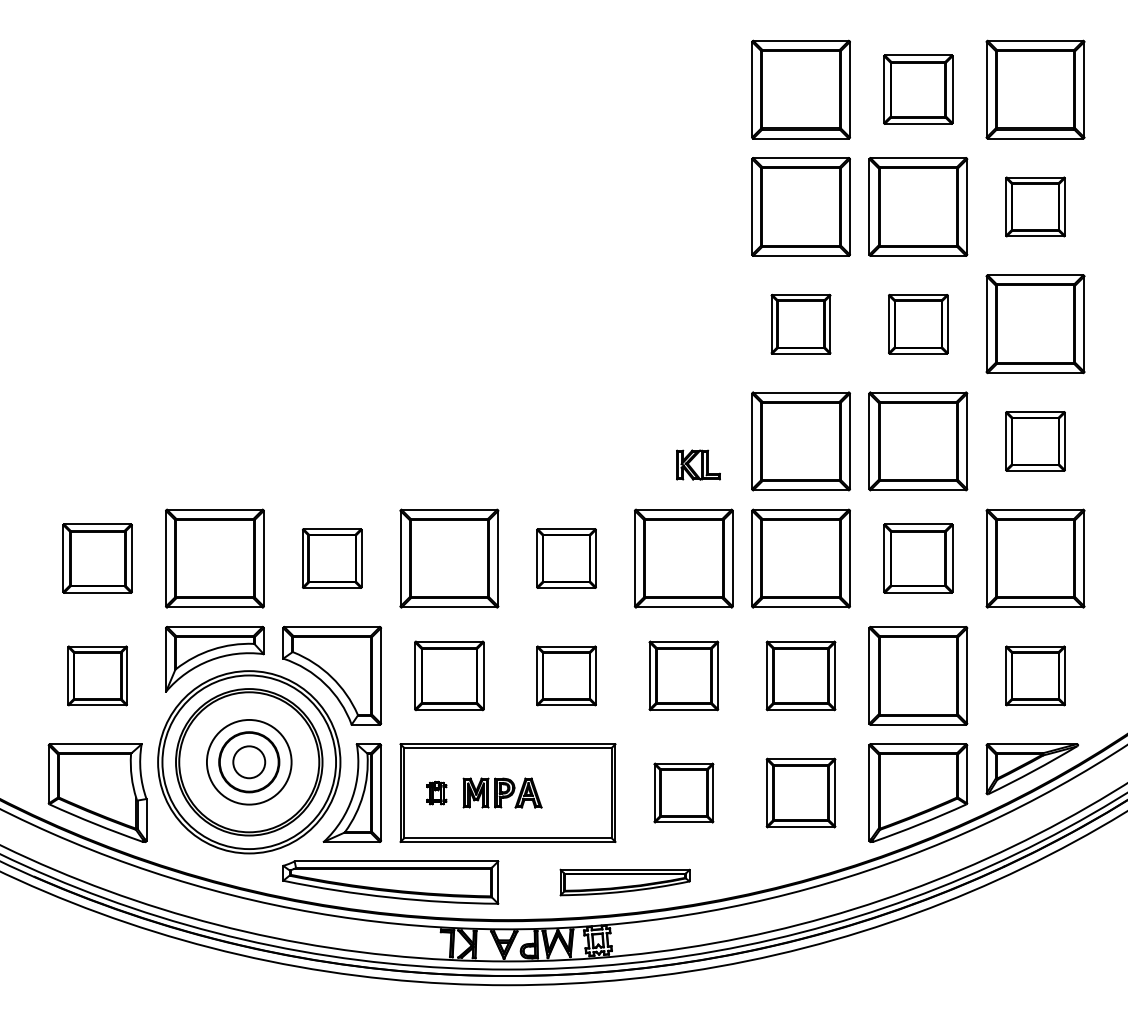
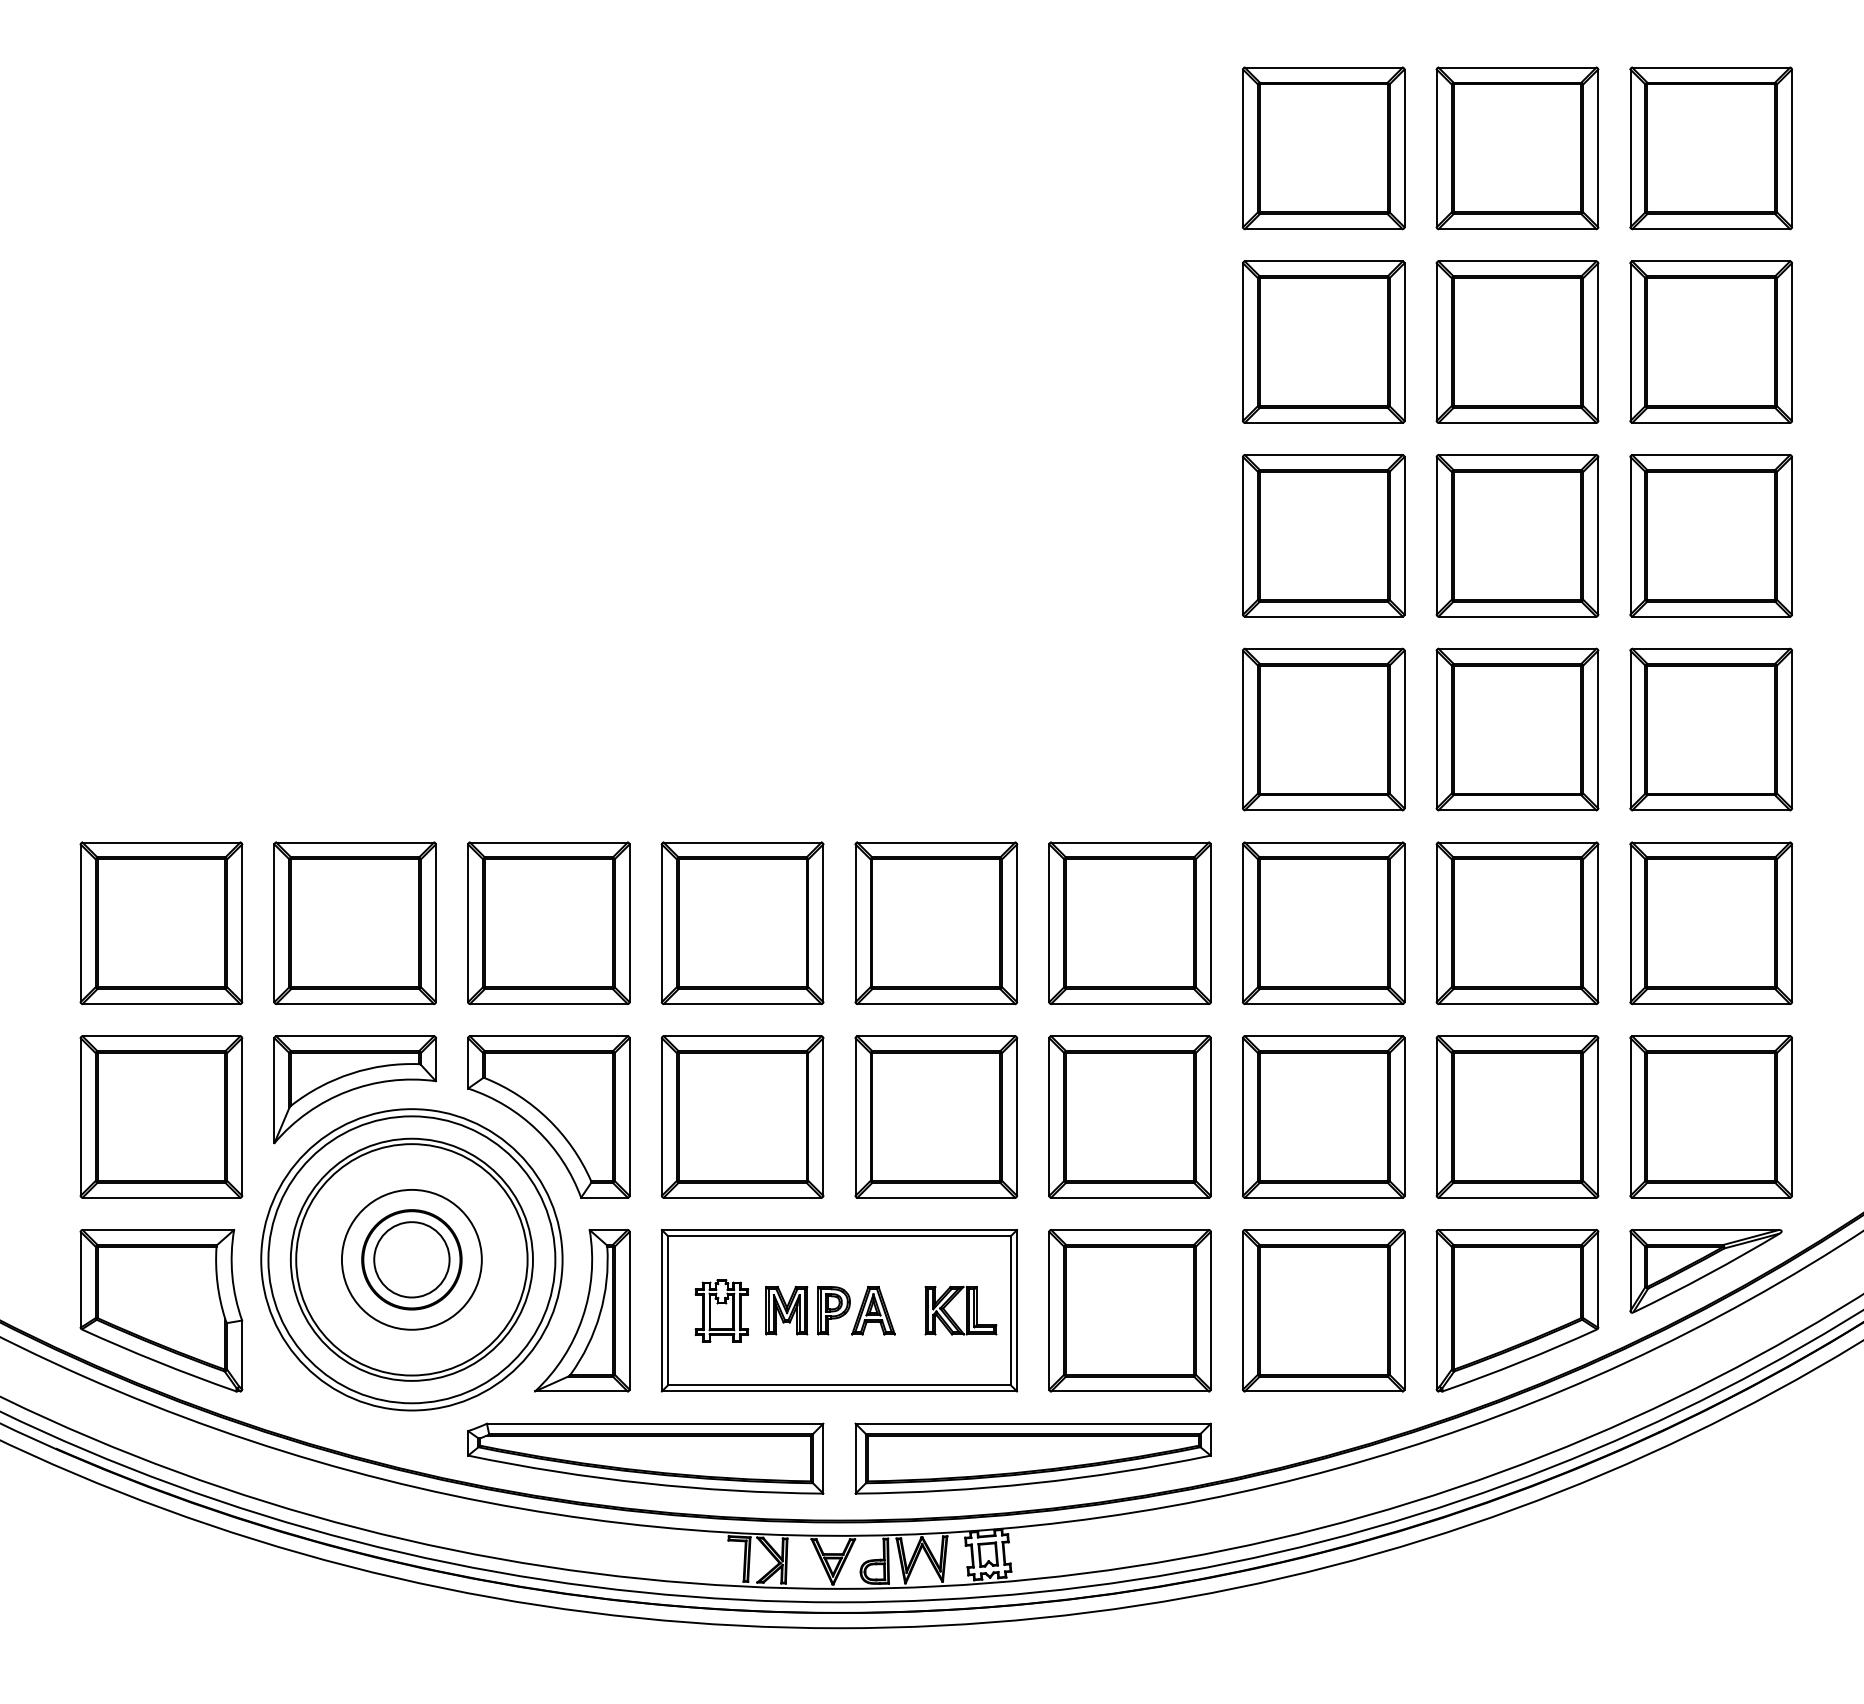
part: (918, 89) -> (1517, 148), size x1.43
part: (1035, 206) -> (1711, 341), size x1.67
part: (800, 324) -> (1322, 536), size x1.67
part: (918, 324) -> (1517, 536), size x1.67
part: (1035, 441) -> (1711, 729), size x1.67
part: (698, 464) -> (960, 1309), moved
part: (97, 558) -> (161, 923), size x1.43
part: (332, 558) -> (549, 923), size x1.67
part: (566, 558) -> (936, 923), size x1.67
part: (918, 558) -> (1517, 923), size x1.43
part: (97, 675) -> (161, 1116), size x1.67
part: (449, 675) -> (742, 1116), size x1.43
part: (566, 675) -> (936, 1116), size x1.67
part: (683, 675) -> (1129, 1116), size x1.43
part: (800, 675) -> (1322, 1116), size x1.43
part: (1035, 675) -> (1711, 1116), size x1.67
circle: (249, 762) -> (412, 1260), size x1.43
part: (436, 792) -> (721, 1309), size x1.67
part: (683, 792) -> (1129, 1309), size x1.67
part: (800, 792) -> (1322, 1309), size x1.43
part: (624, 882) -> (1031, 1458), size x1.67

